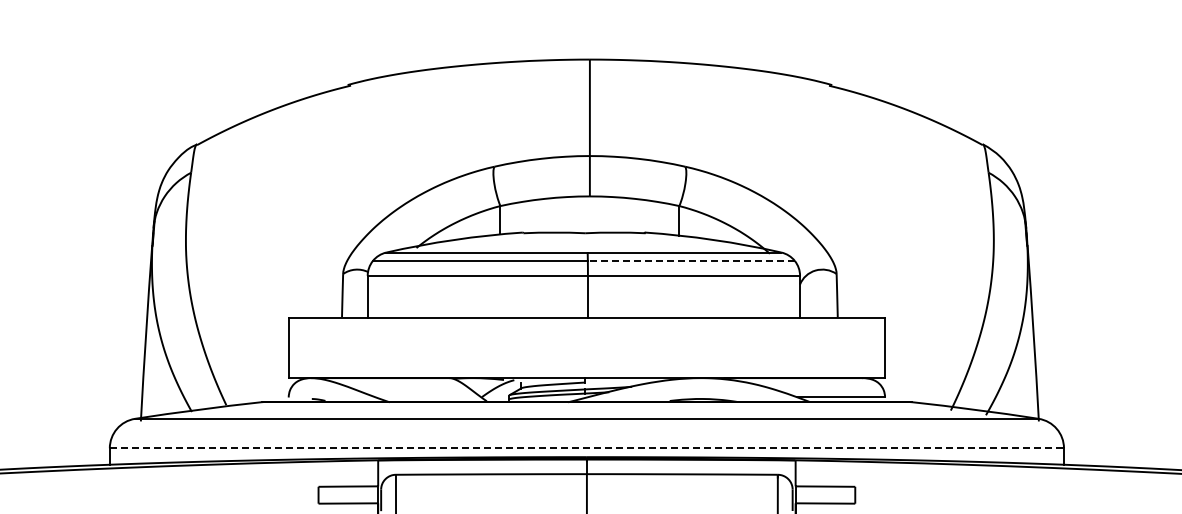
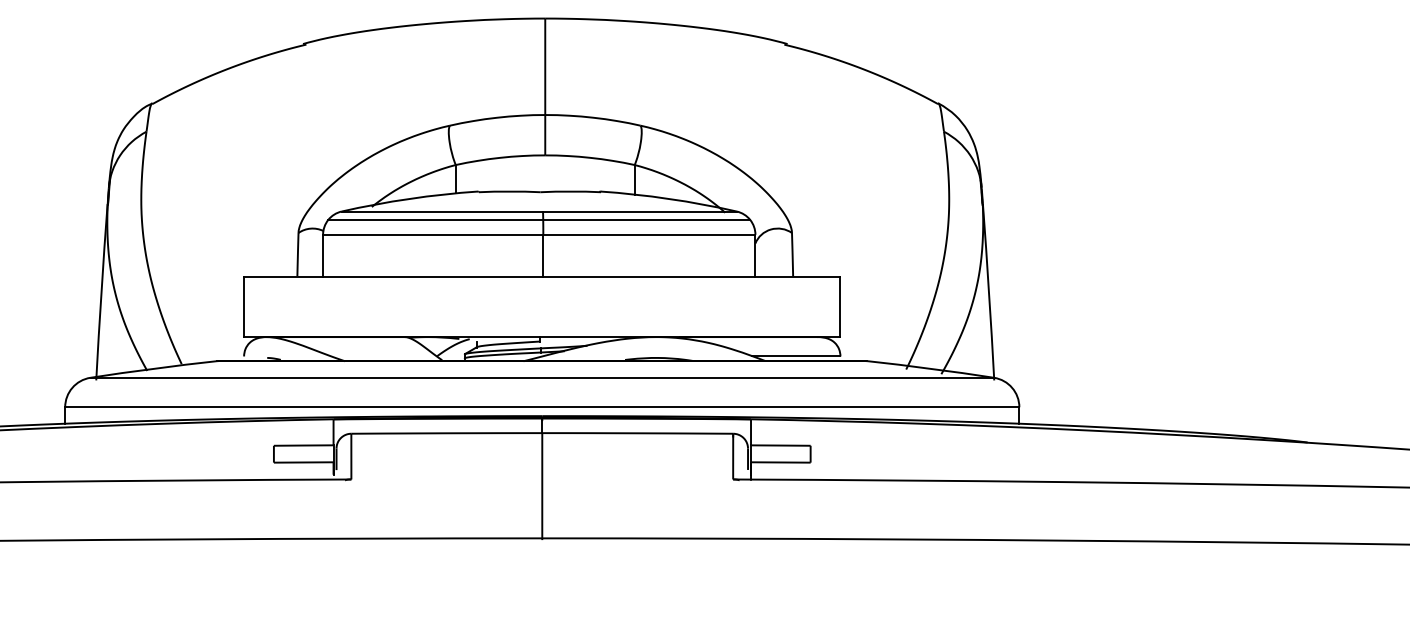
line: (691, 260) -> (646, 219), dashed -> solid
line: (587, 448) -> (542, 407), dashed -> solid

